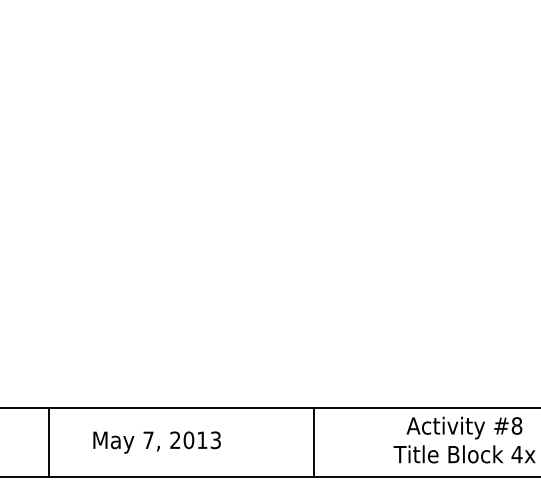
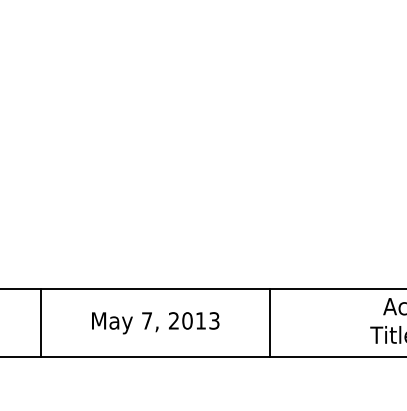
line: (48, 442) -> (41, 323), moved
text: (156, 442) -> (155, 323), moved
line: (314, 442) -> (270, 323), moved

